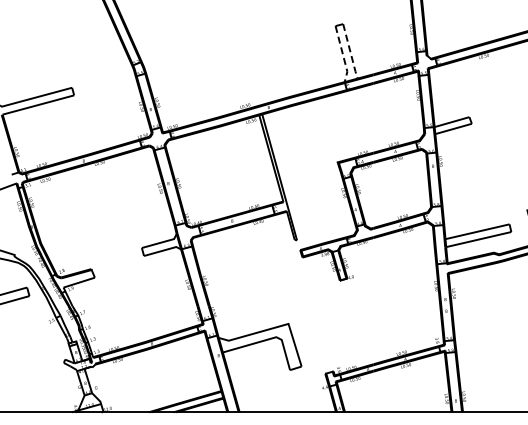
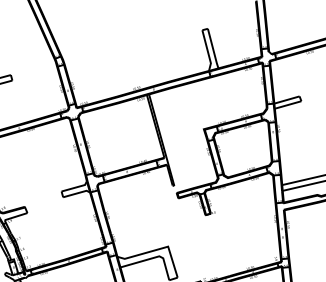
line: (350, 52) -> (213, 49), dashed -> solid
line: (342, 54) -> (207, 50), dashed -> solid

